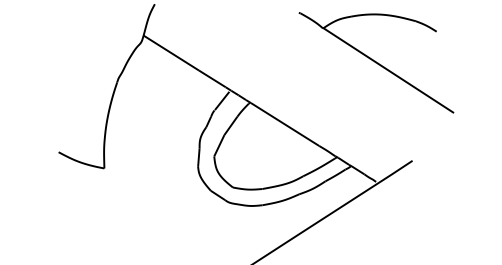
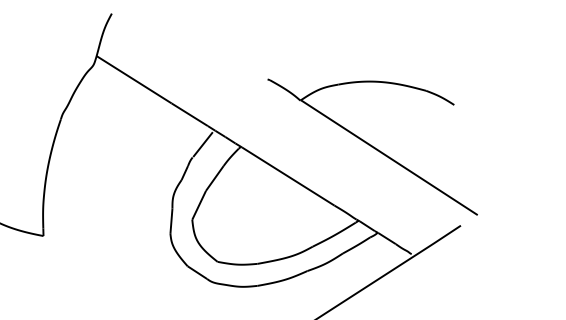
part: (376, 62) -> (372, 146), moved

